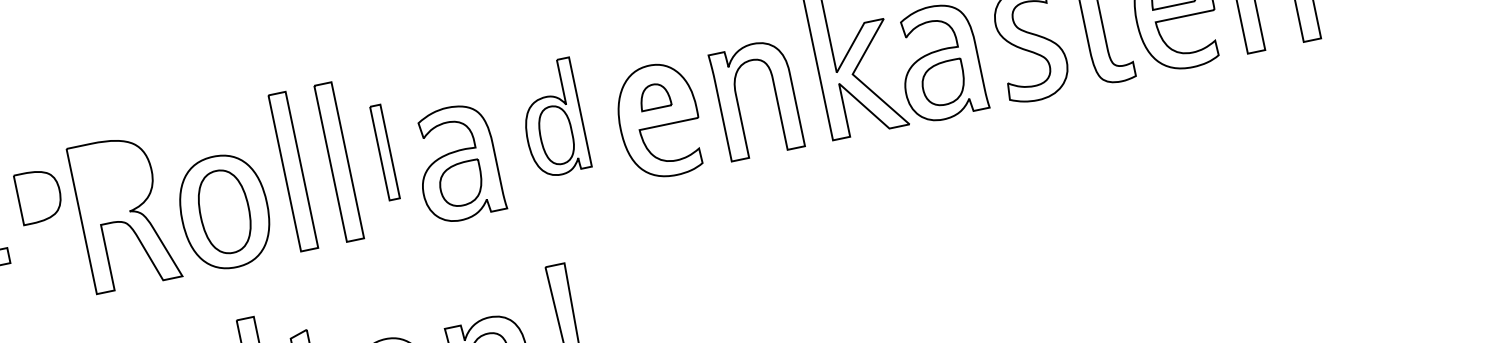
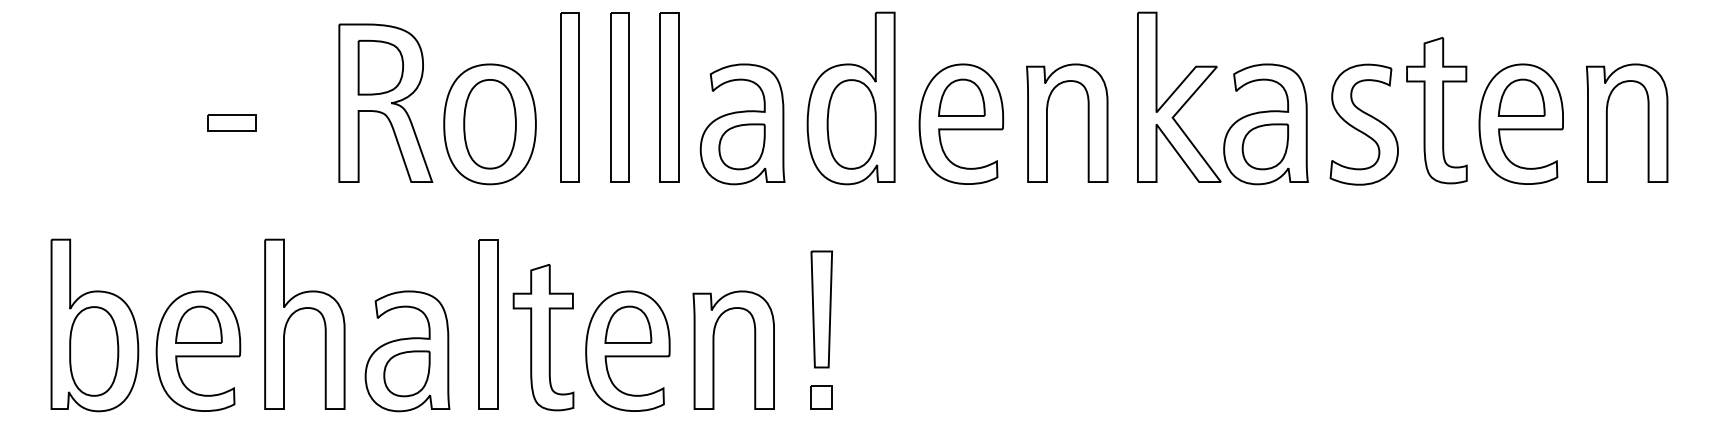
part: (654, 96) -> (961, 97), size x1.43
part: (551, 118) -> (850, 98), size x1.43
part: (384, 152) -> (669, 97), size x1.67
part: (39, 196) -> (380, 67), moved

